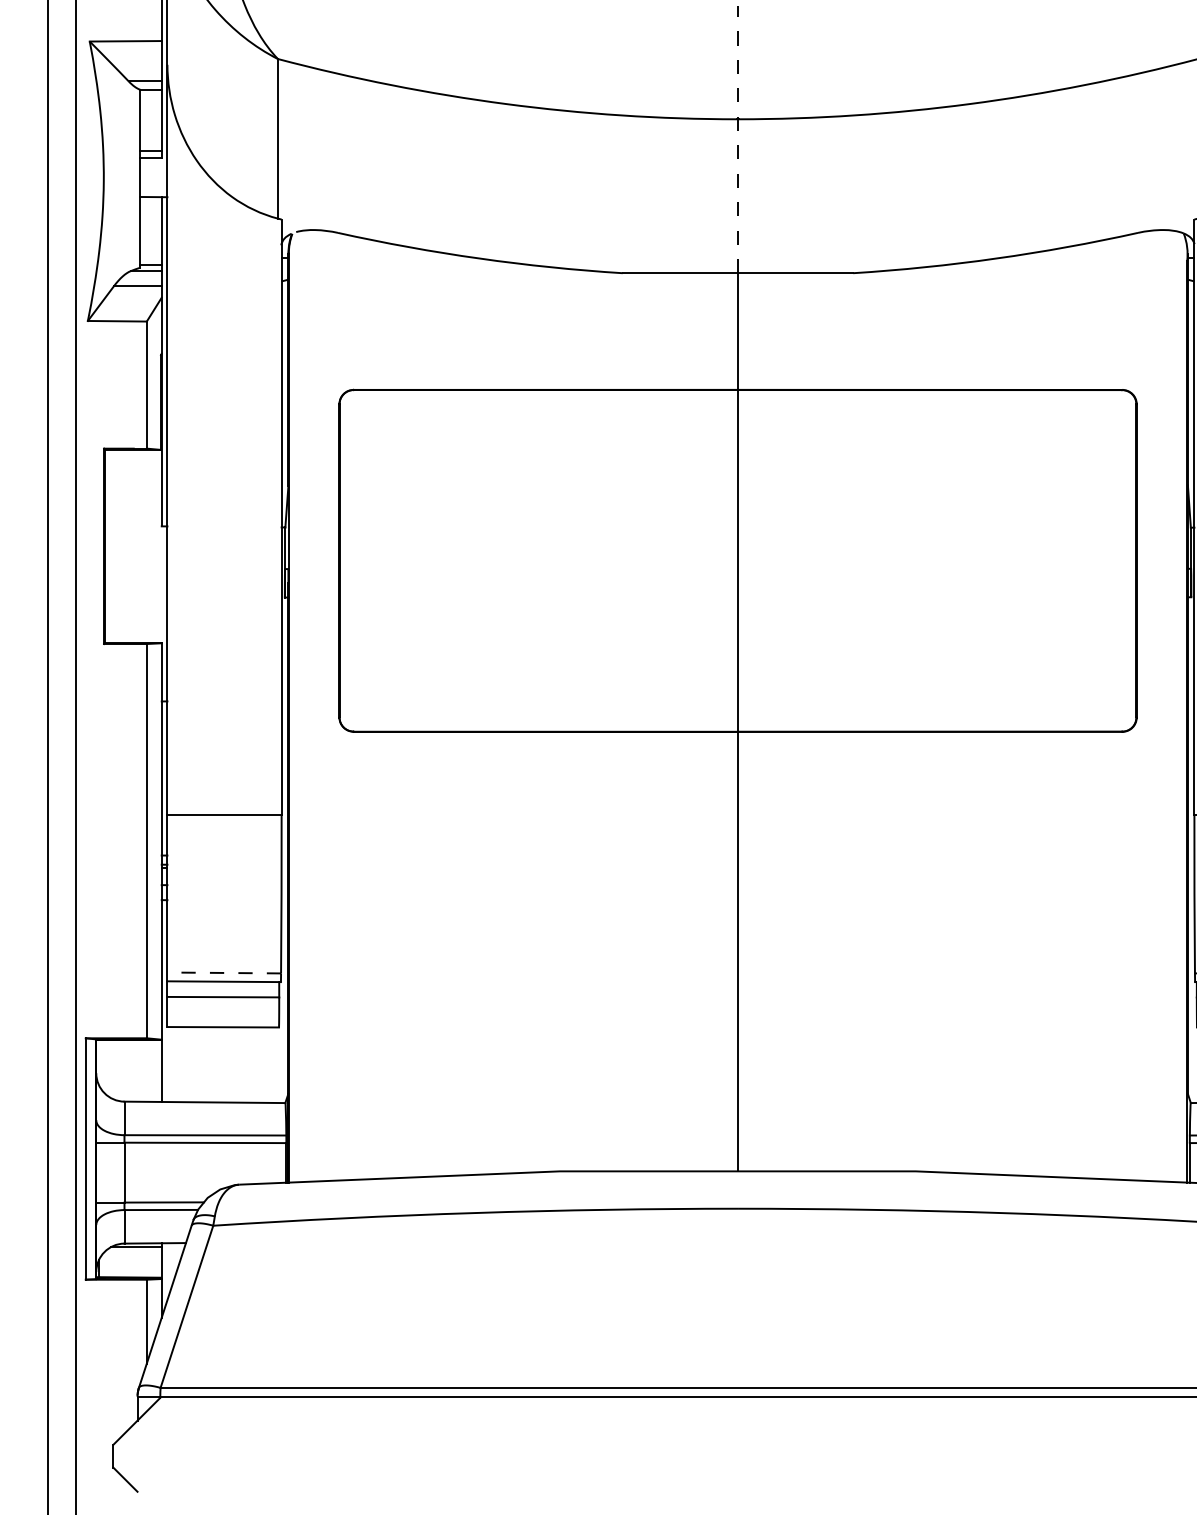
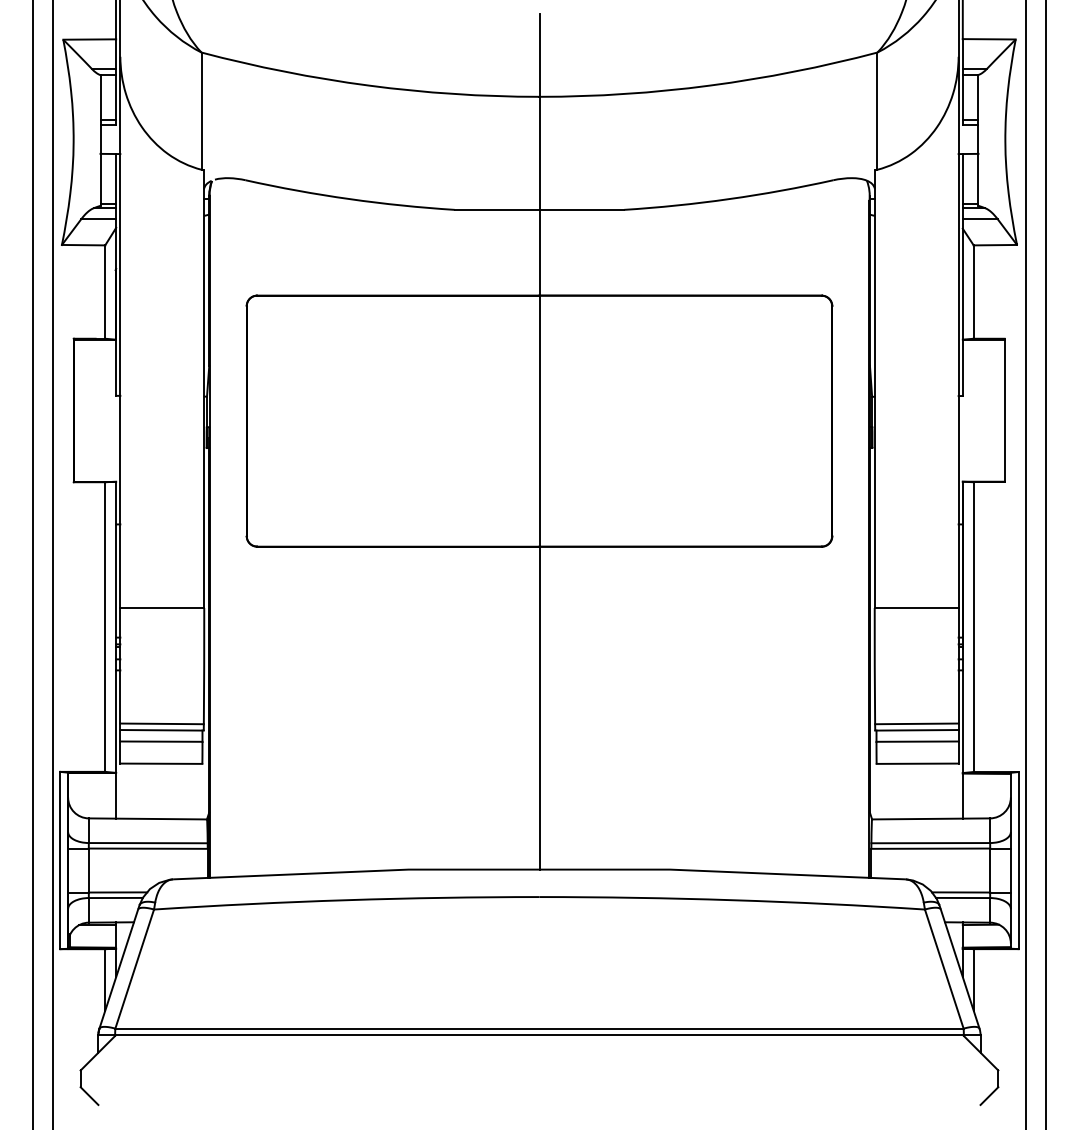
line: (738, 139) -> (539, 111), dashed -> solid
line: (224, 972) -> (162, 723), dashed -> solid

